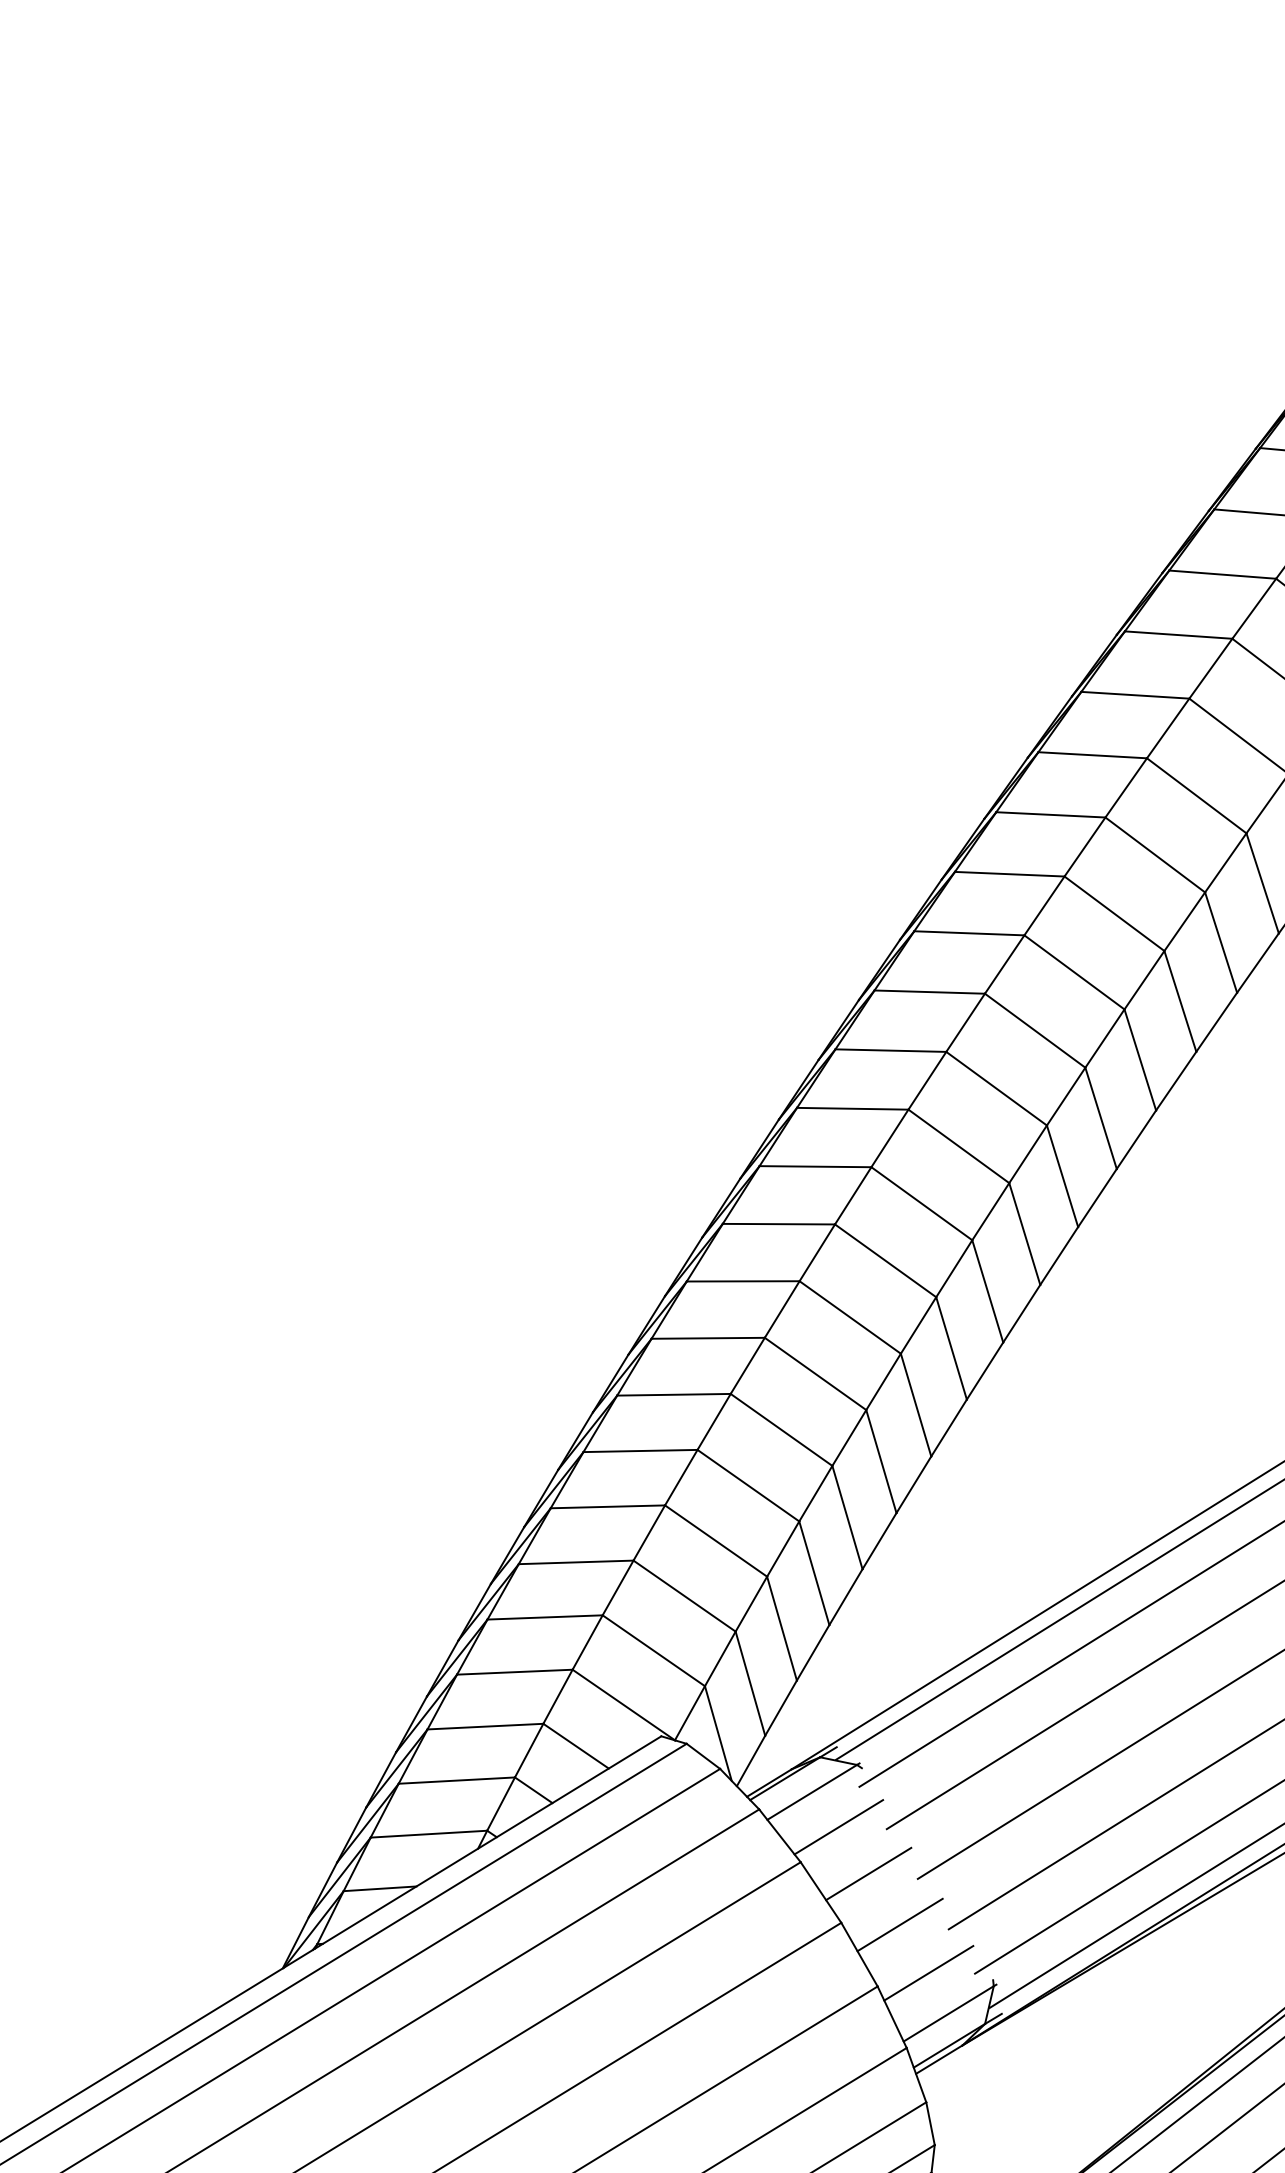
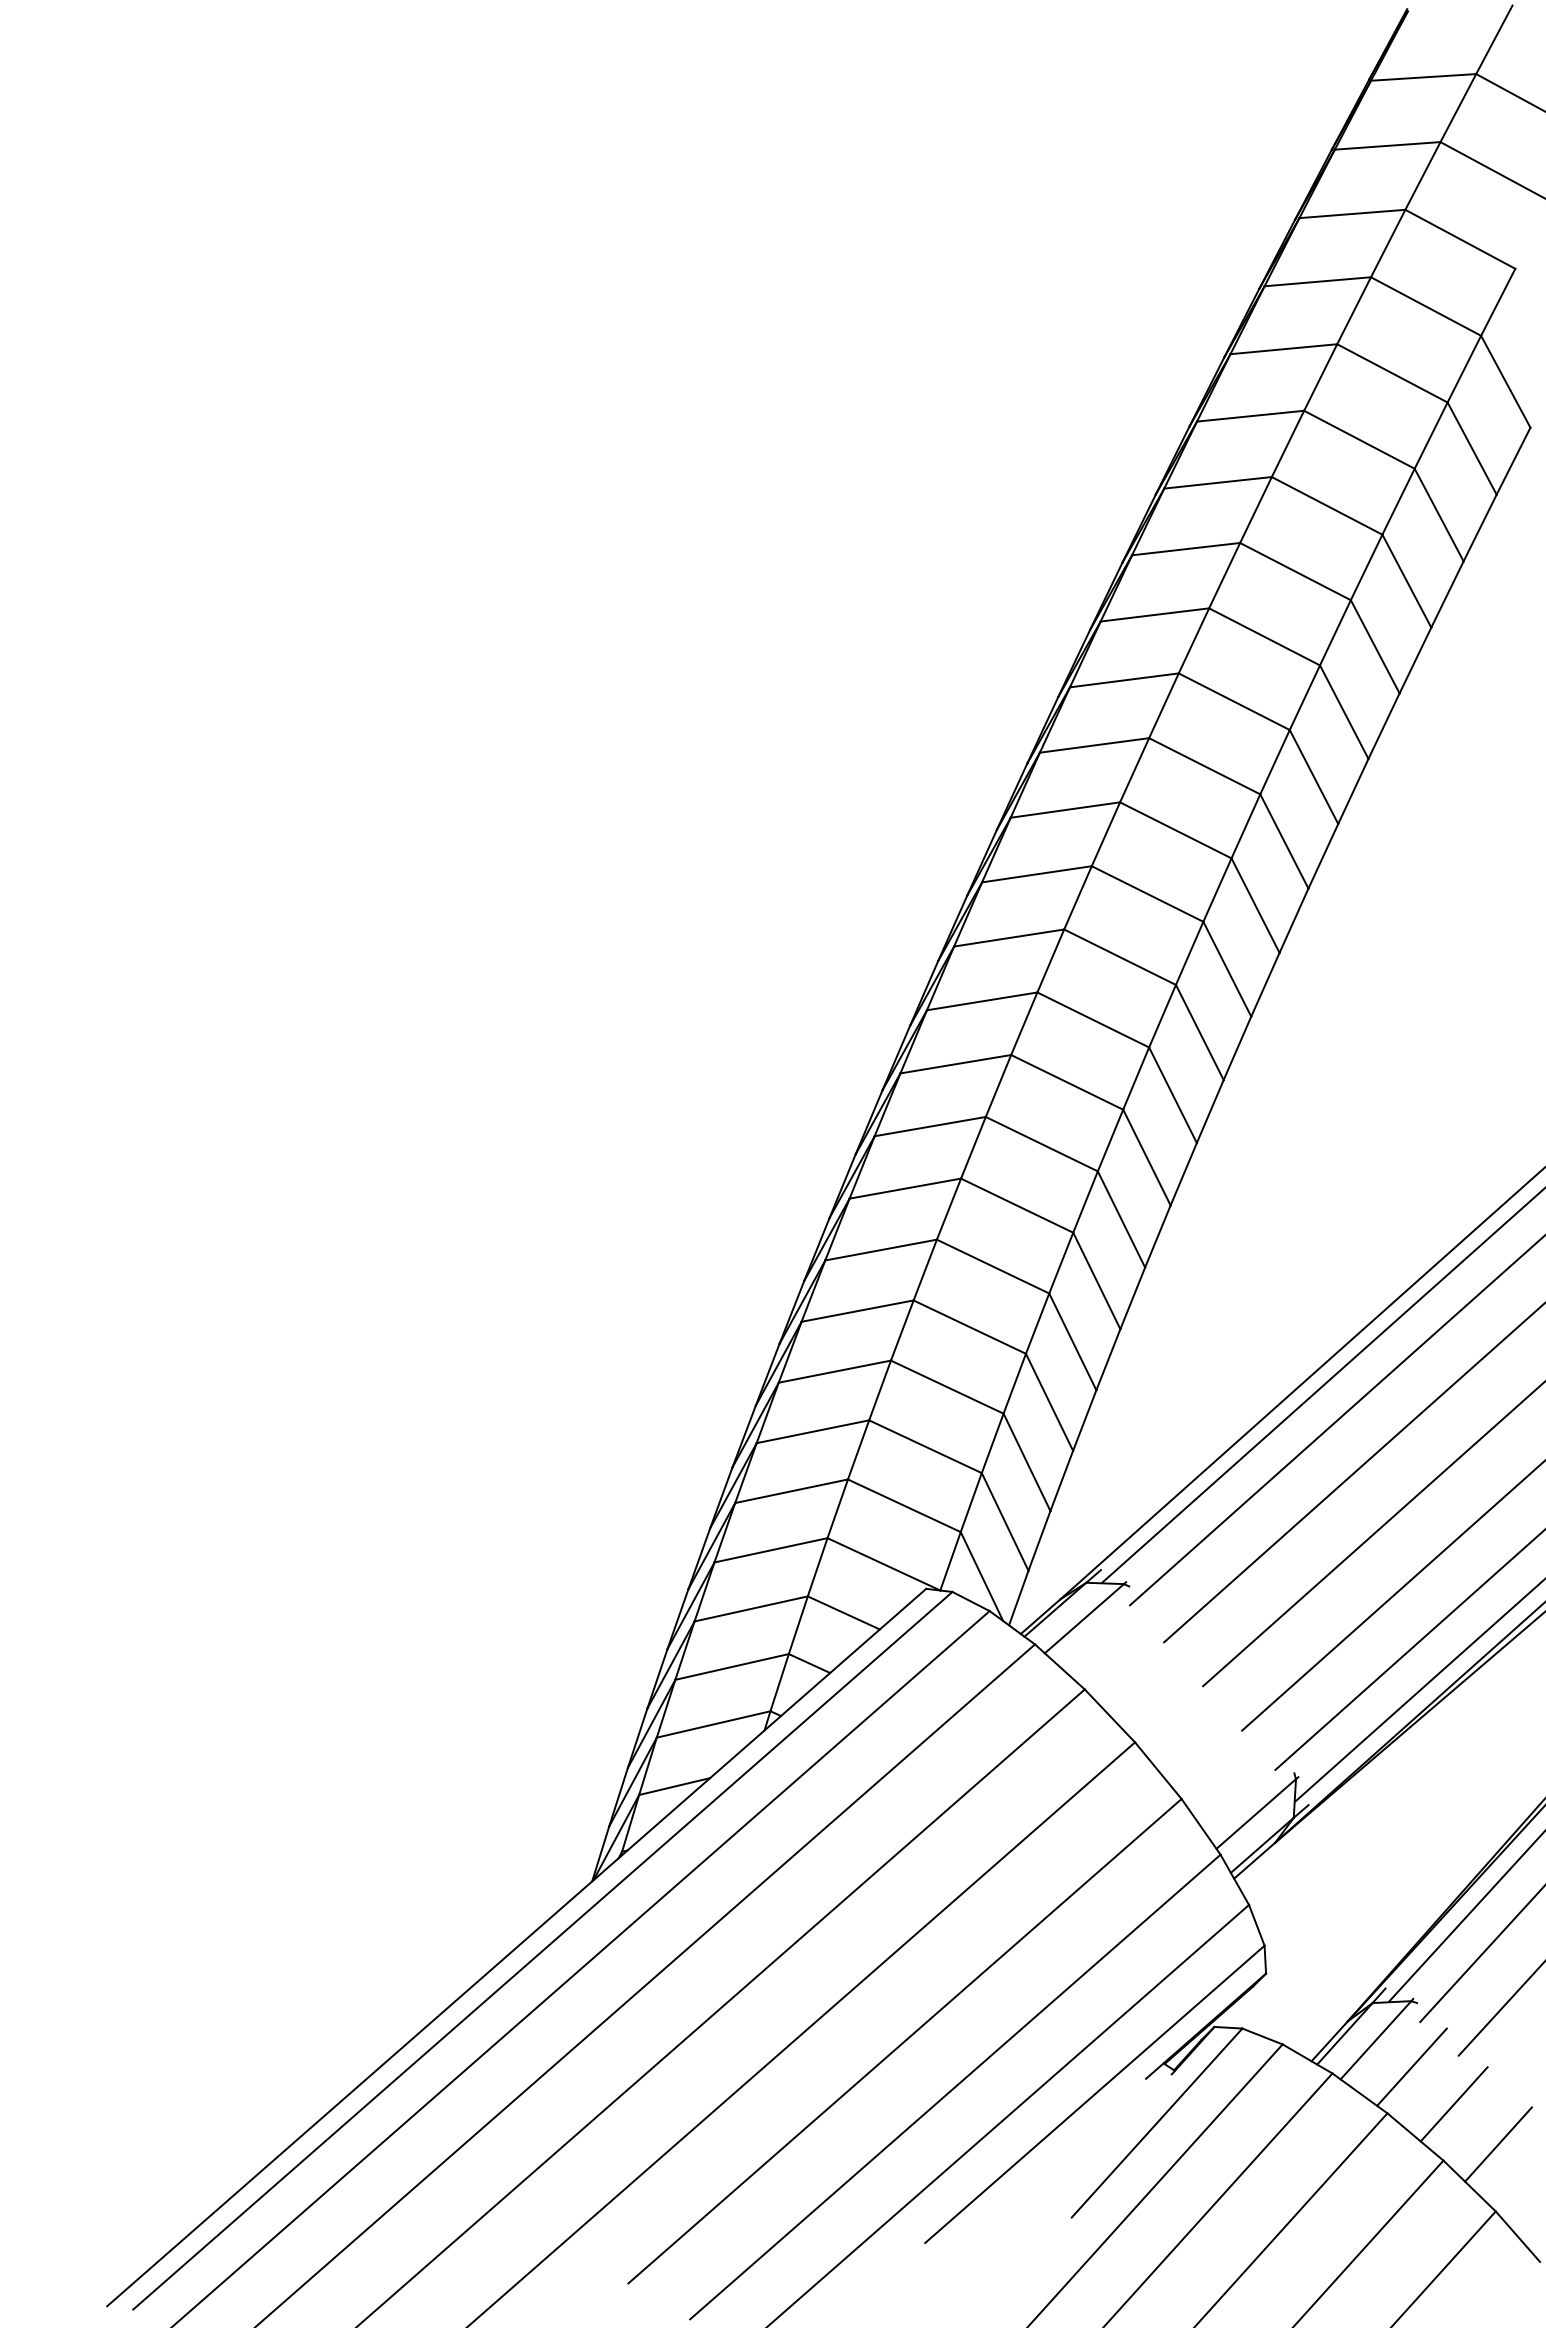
line: (838, 1827) -> (1116, 1648), removed
line: (868, 1873) -> (1153, 1689), removed
line: (899, 1924) -> (1192, 1734), removed
line: (928, 1972) -> (1229, 1776), removed

